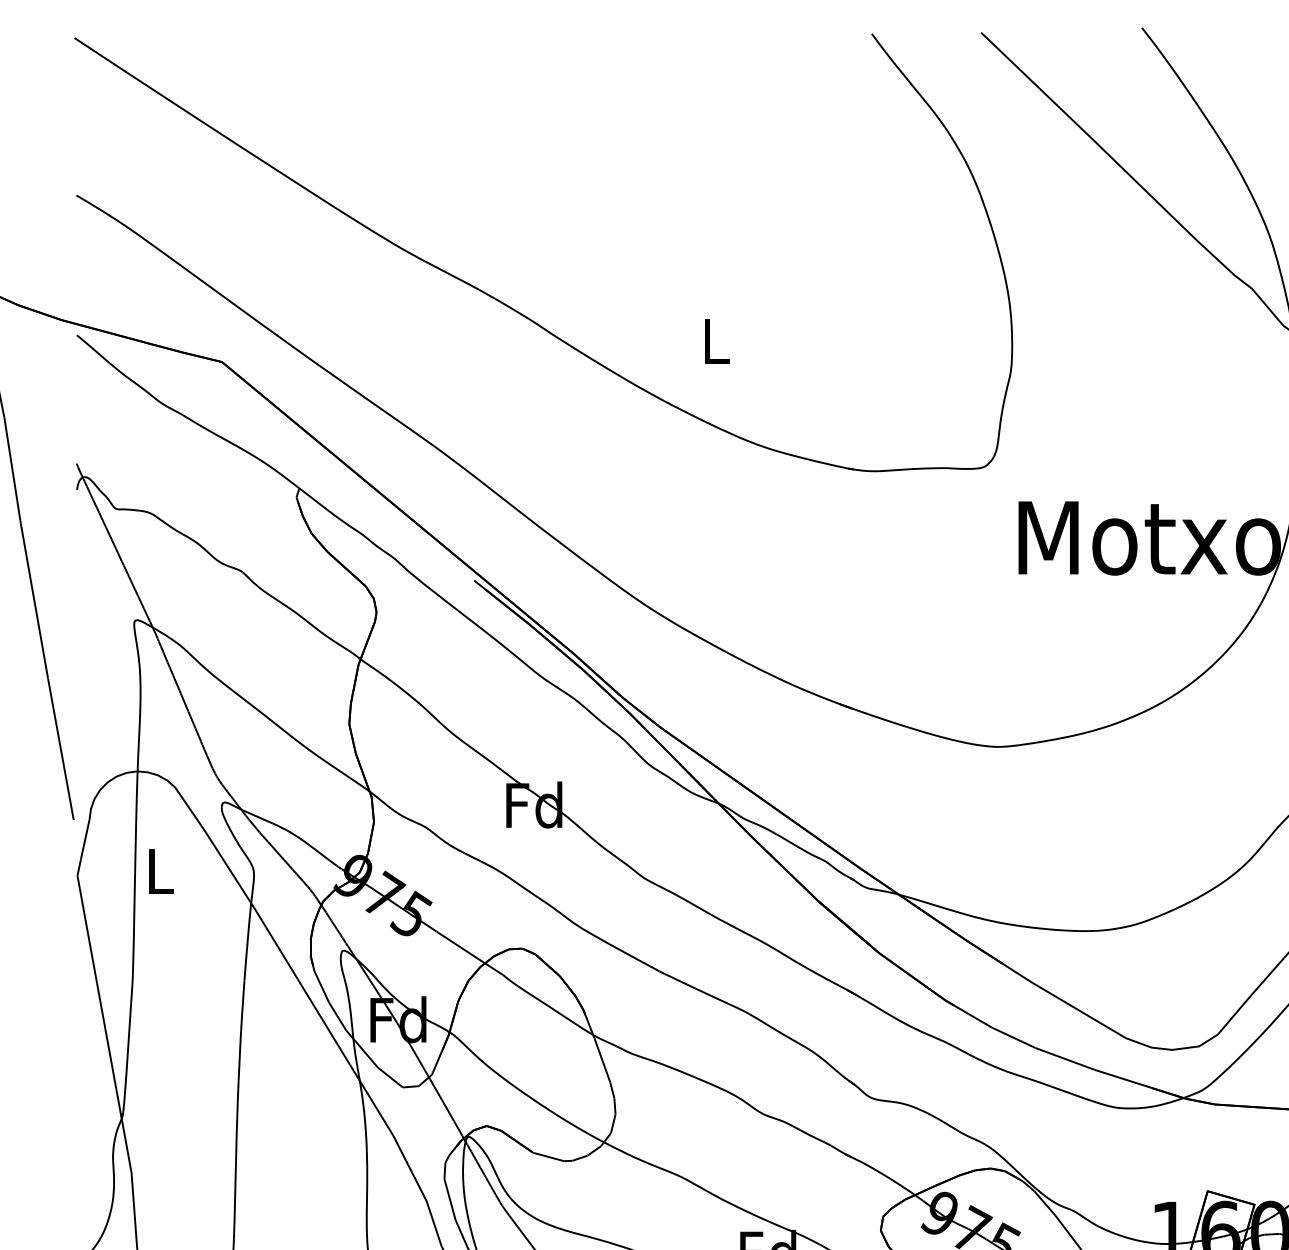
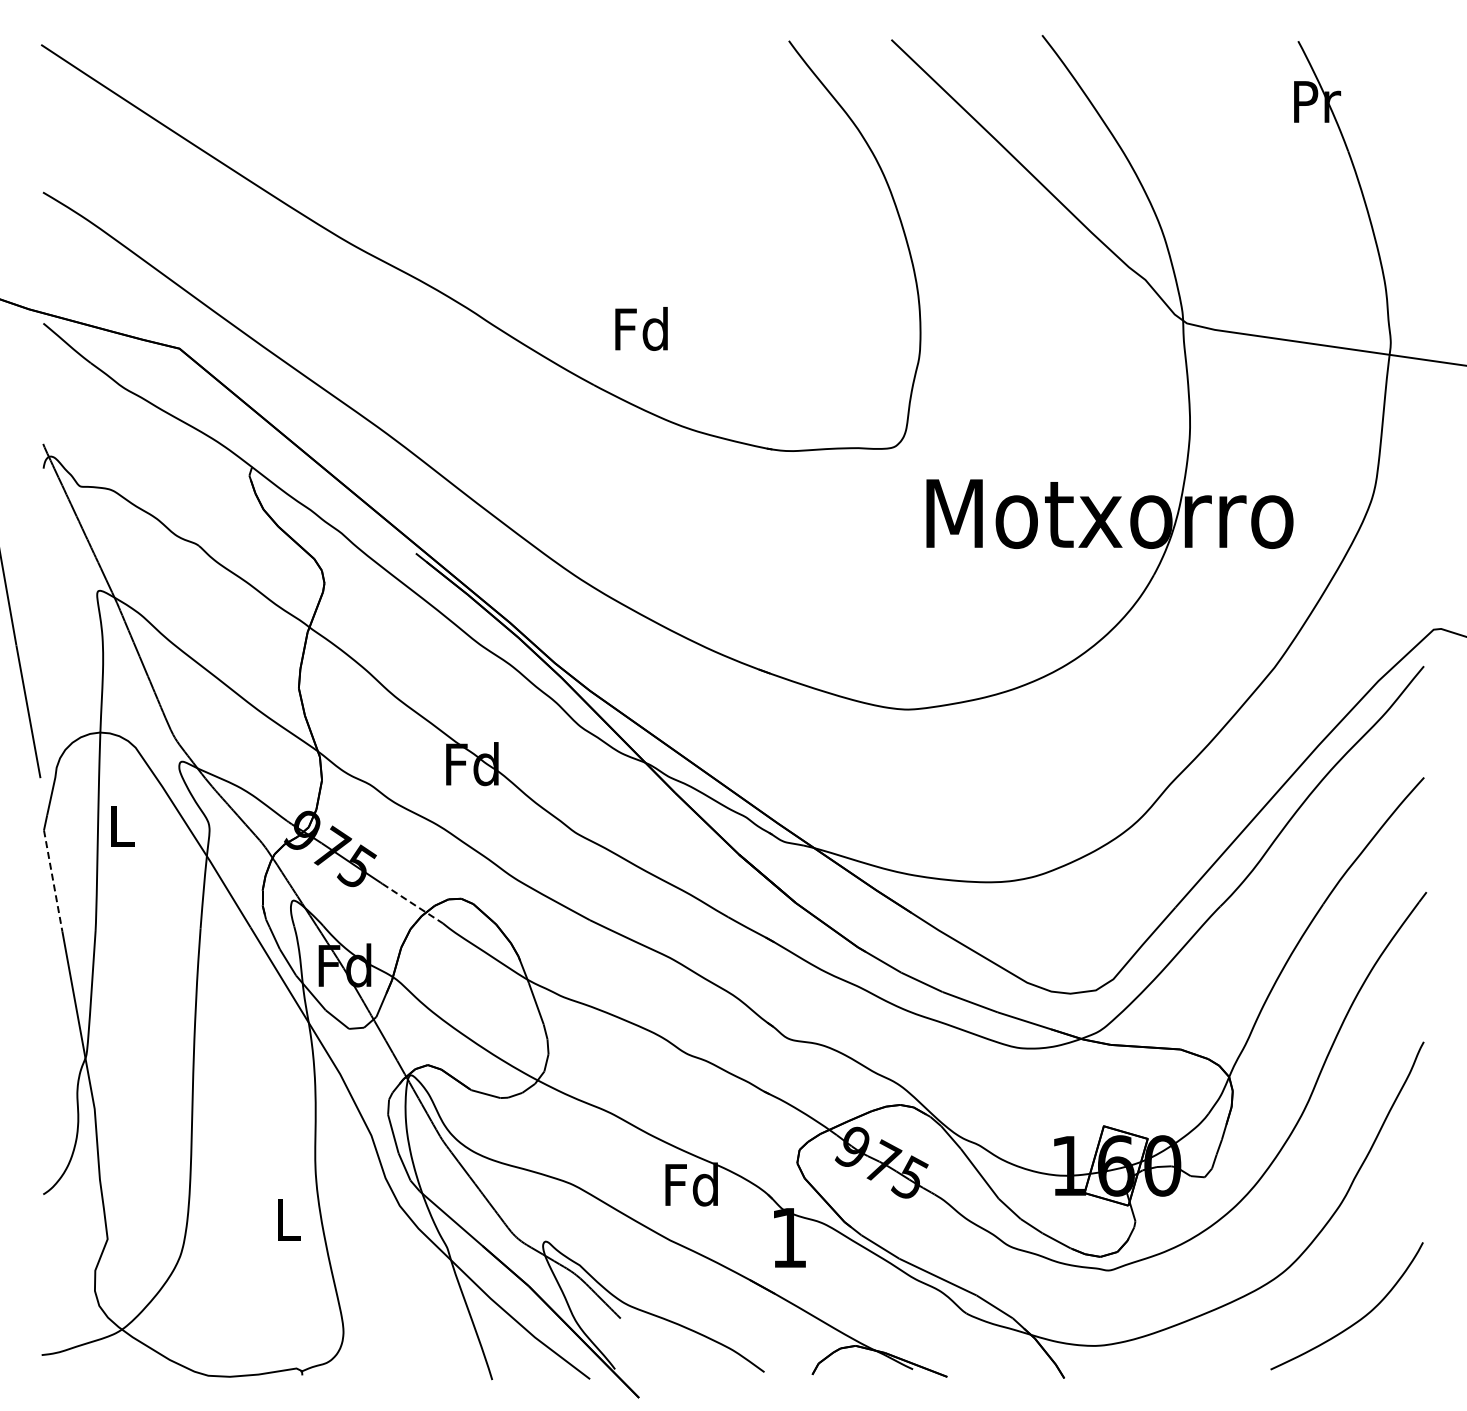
text: (714, 340) -> (641, 328), L -> Fd
line: (87, 930) -> (53, 881), solid -> dashed
line: (471, 954) -> (413, 904), solid -> dashed

